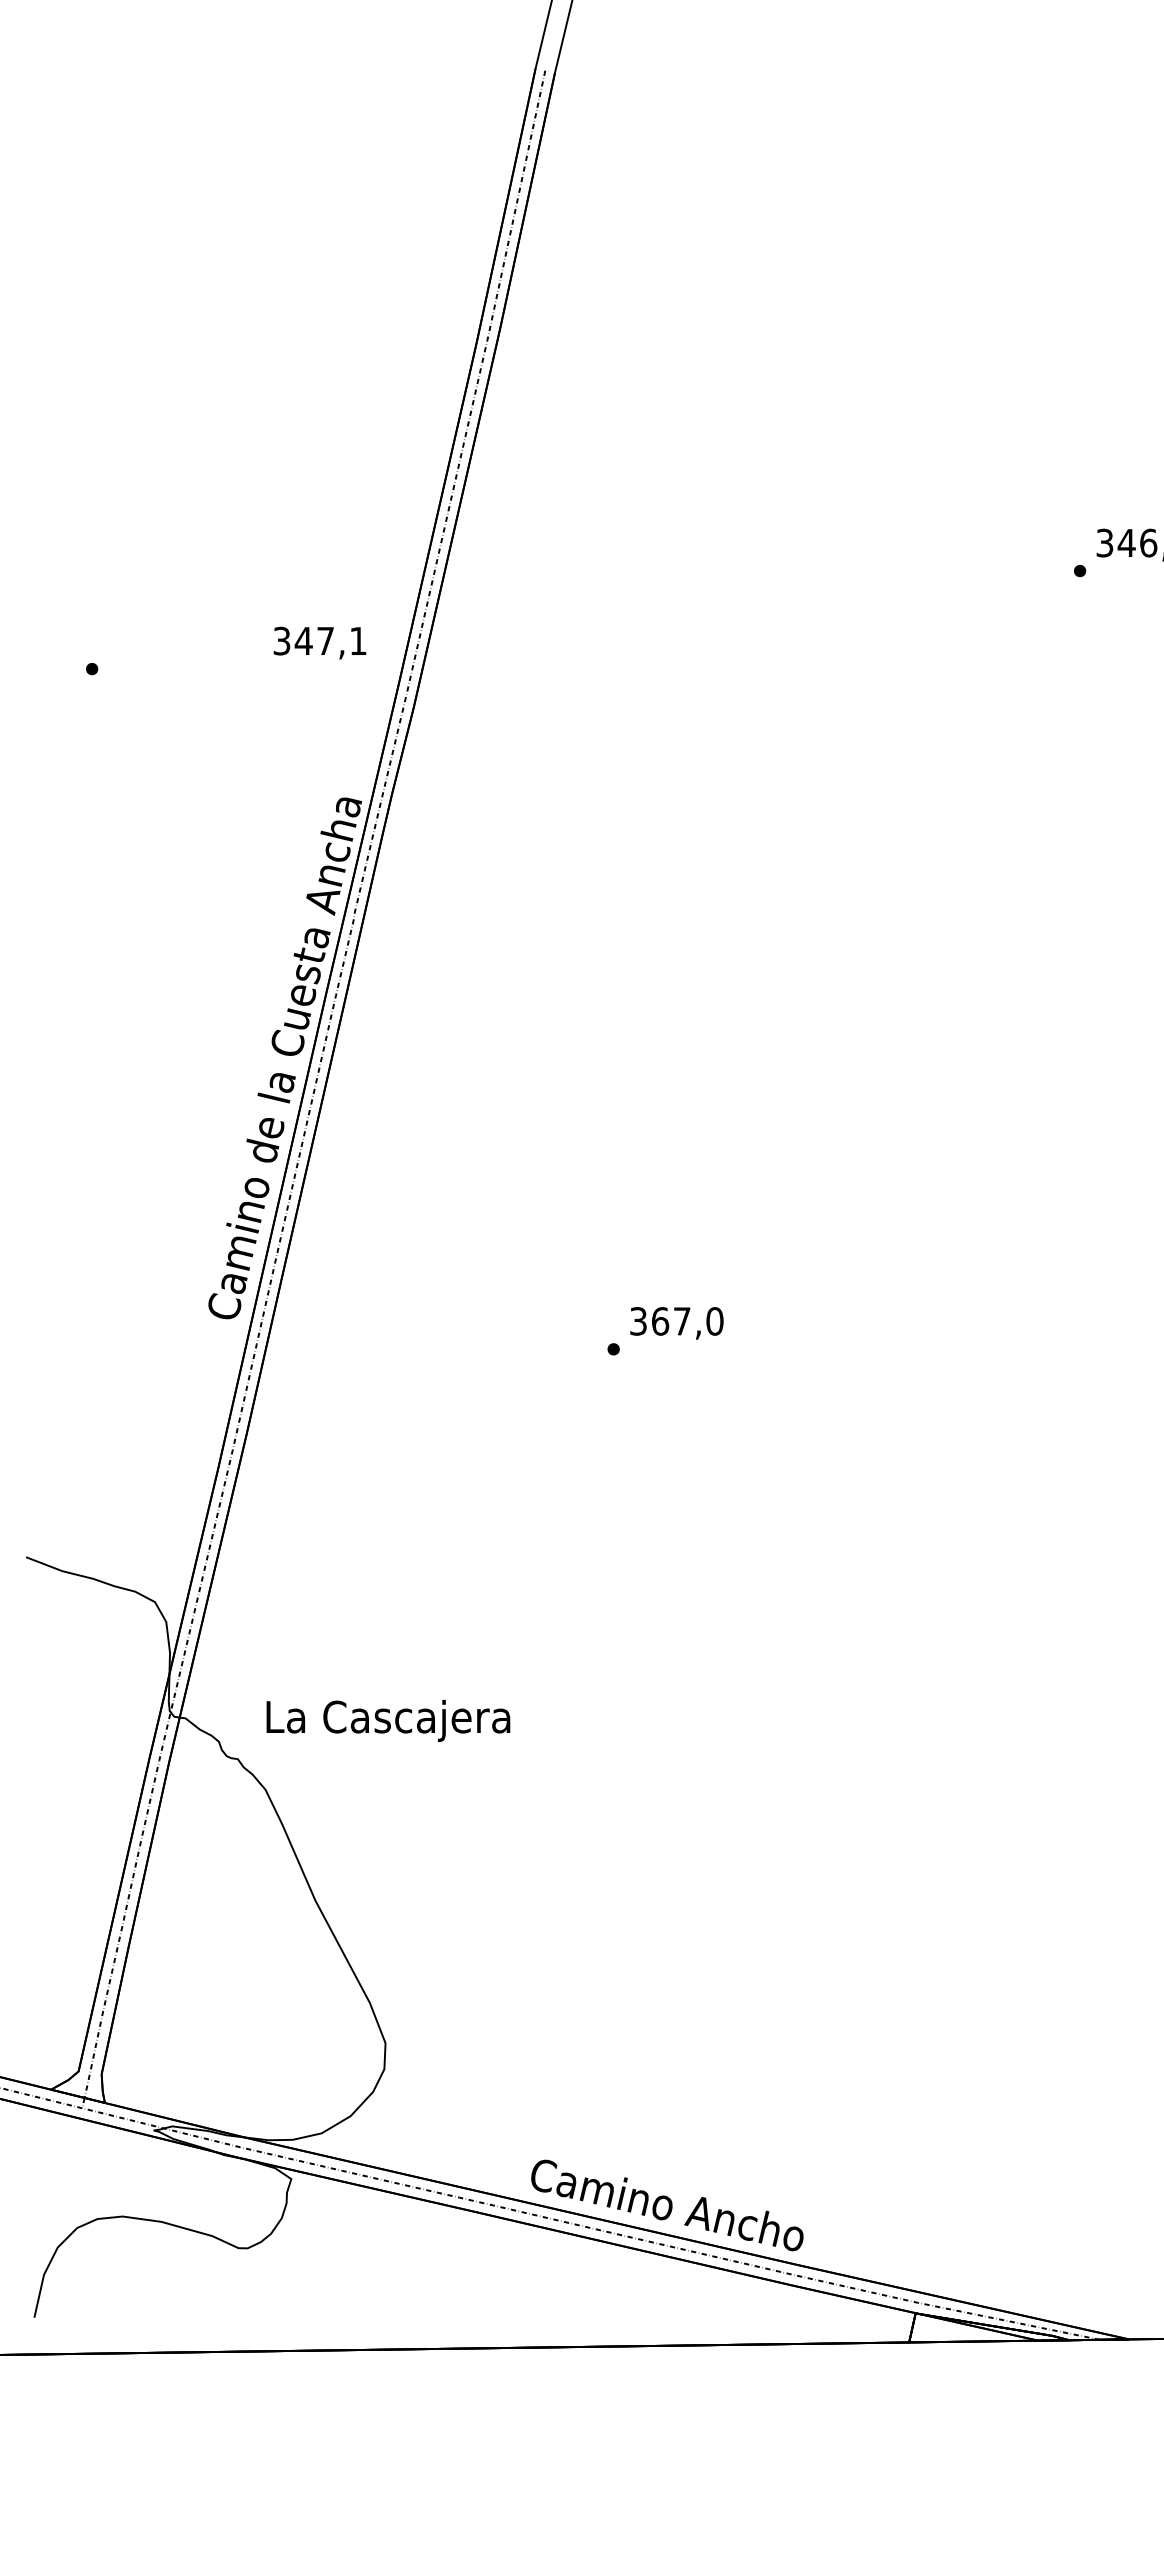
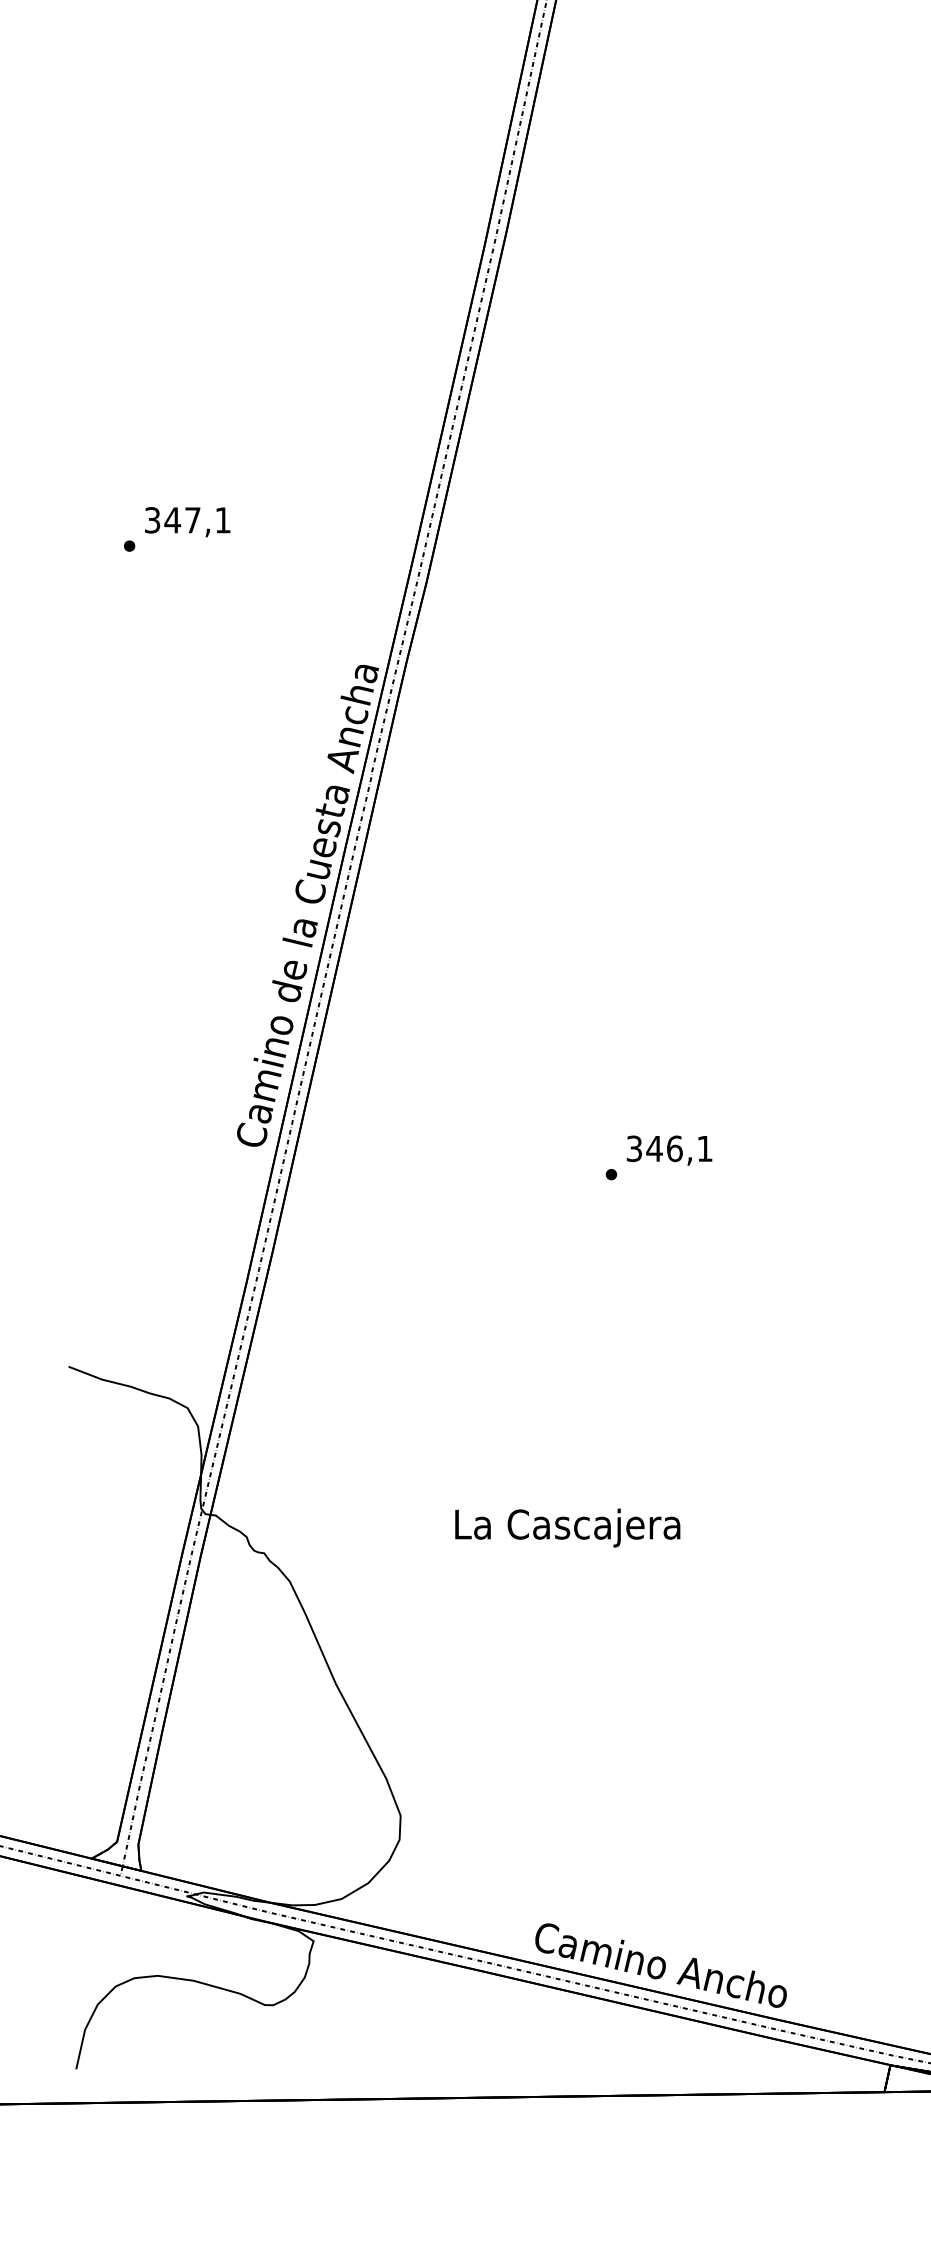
text: (319, 642) -> (187, 521), moved
text: (687, 1321) -> (679, 1148), 367,0 -> 346,1
text: (388, 1720) -> (567, 1527), moved

